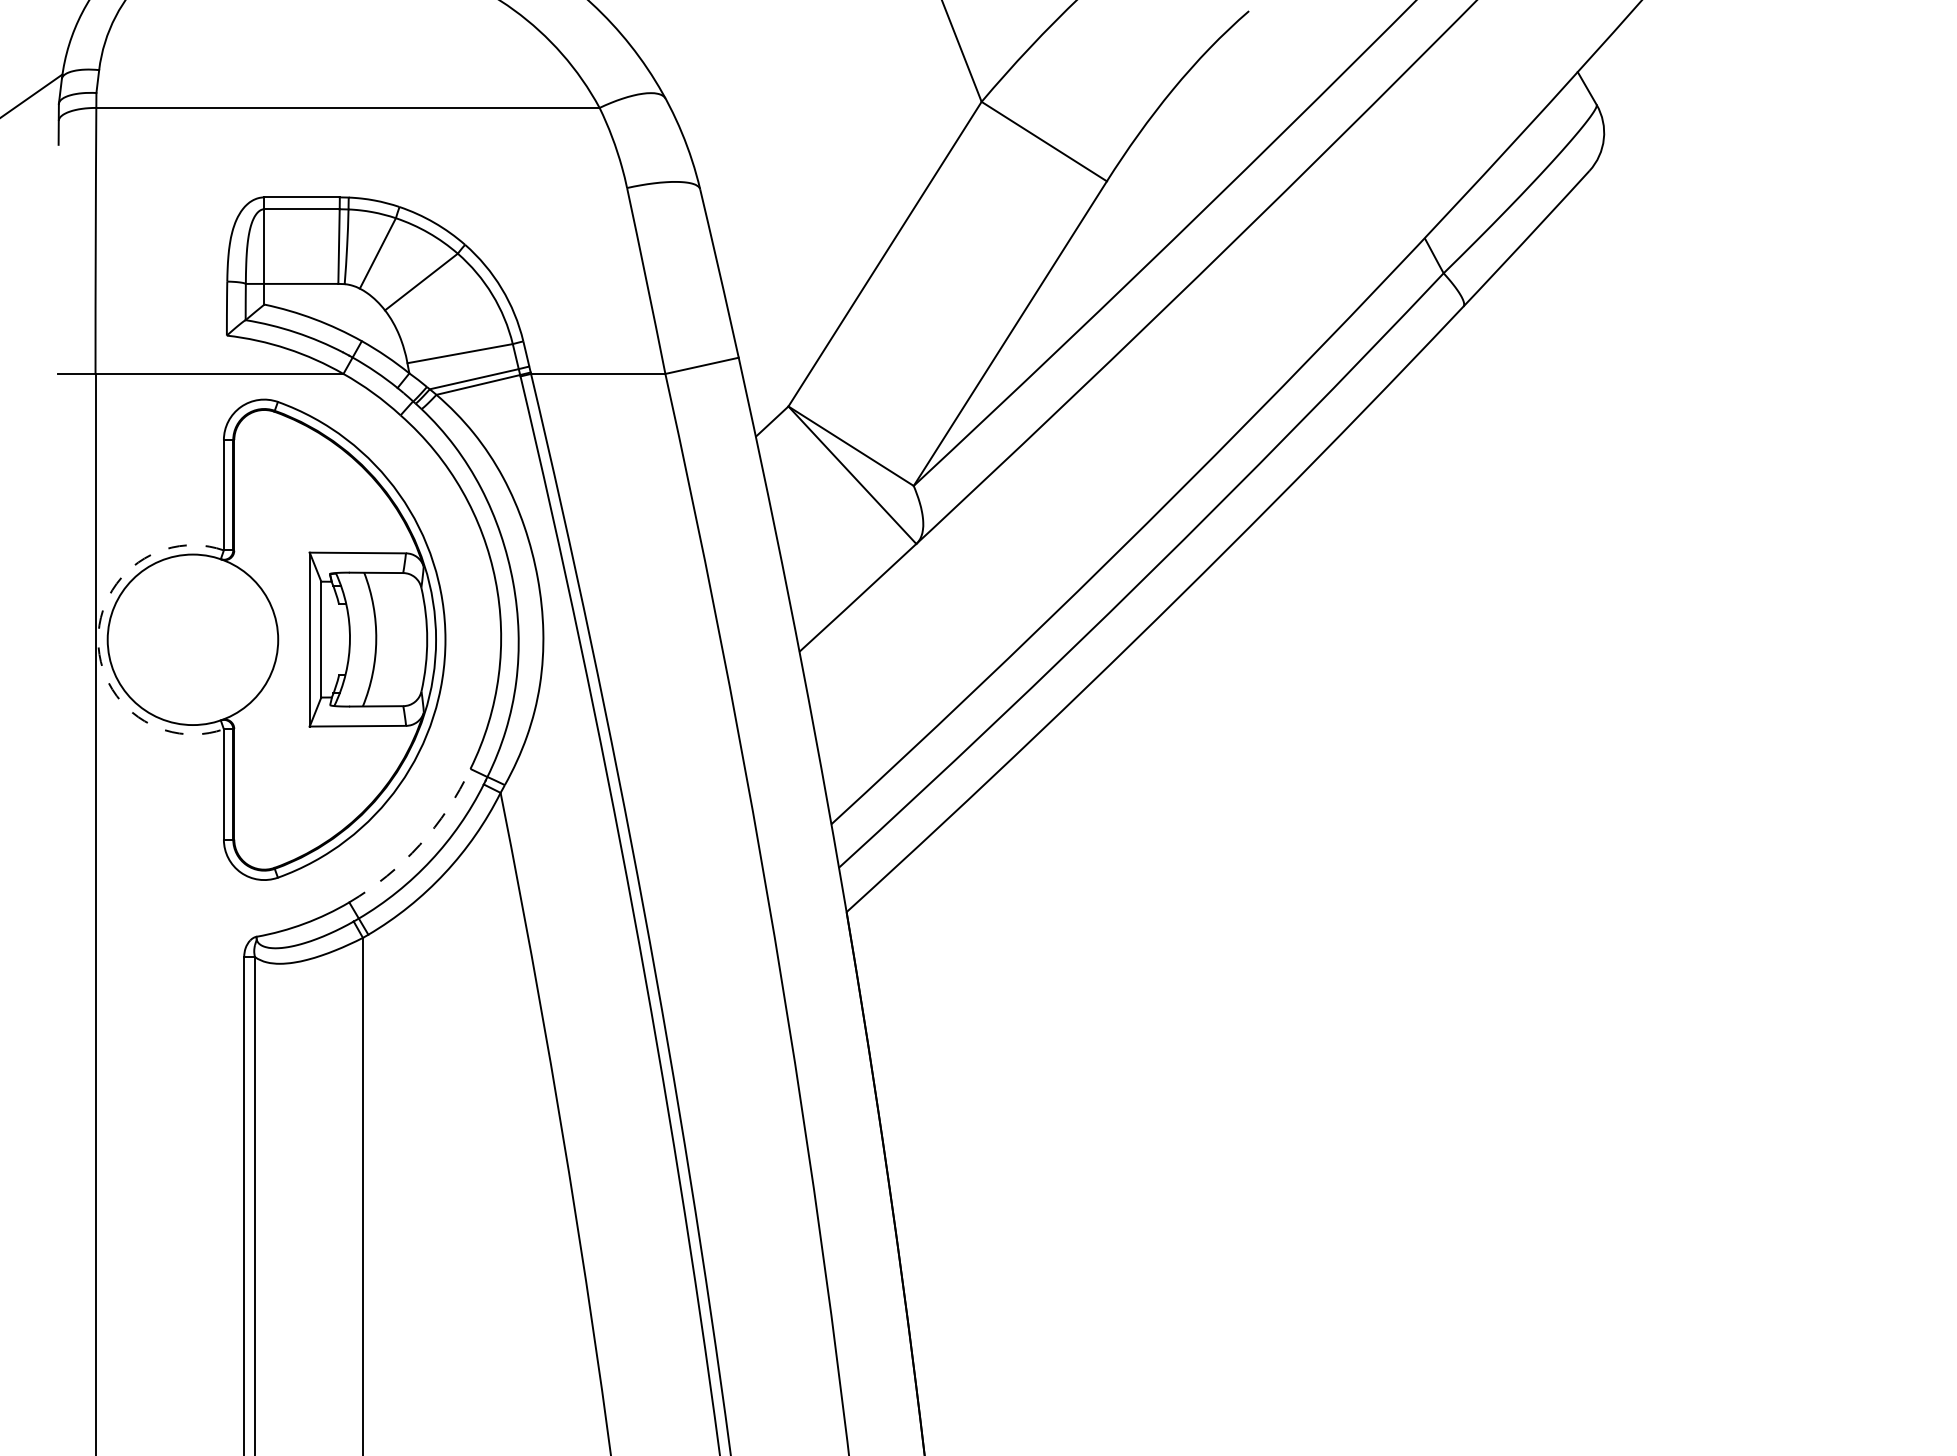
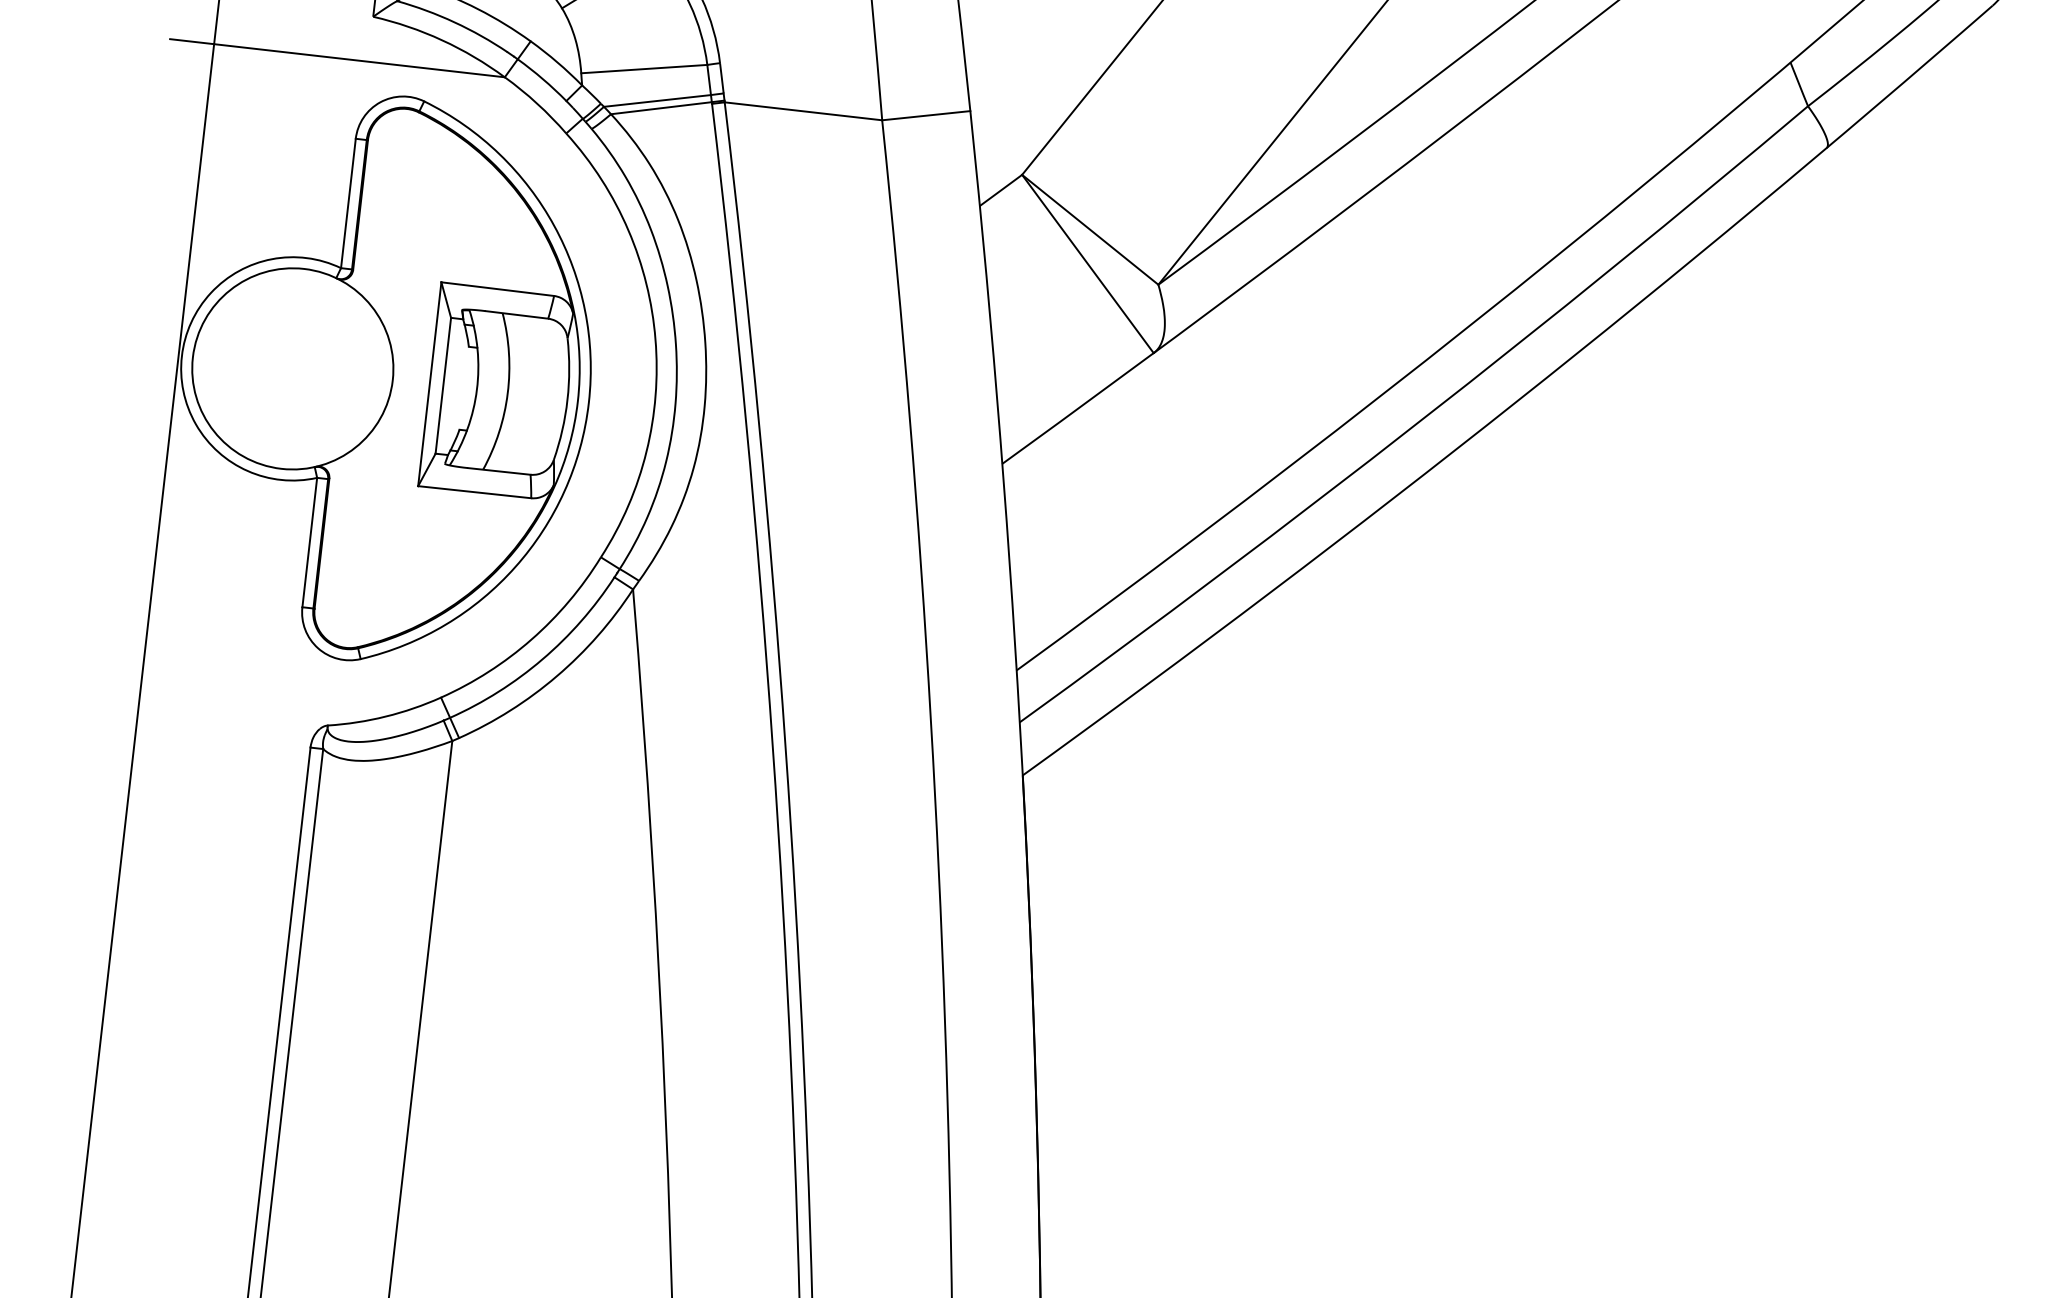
arc: (98, 639) -> (182, 355), dashed -> solid
arc: (419, 844) -> (531, 639), dashed -> solid

